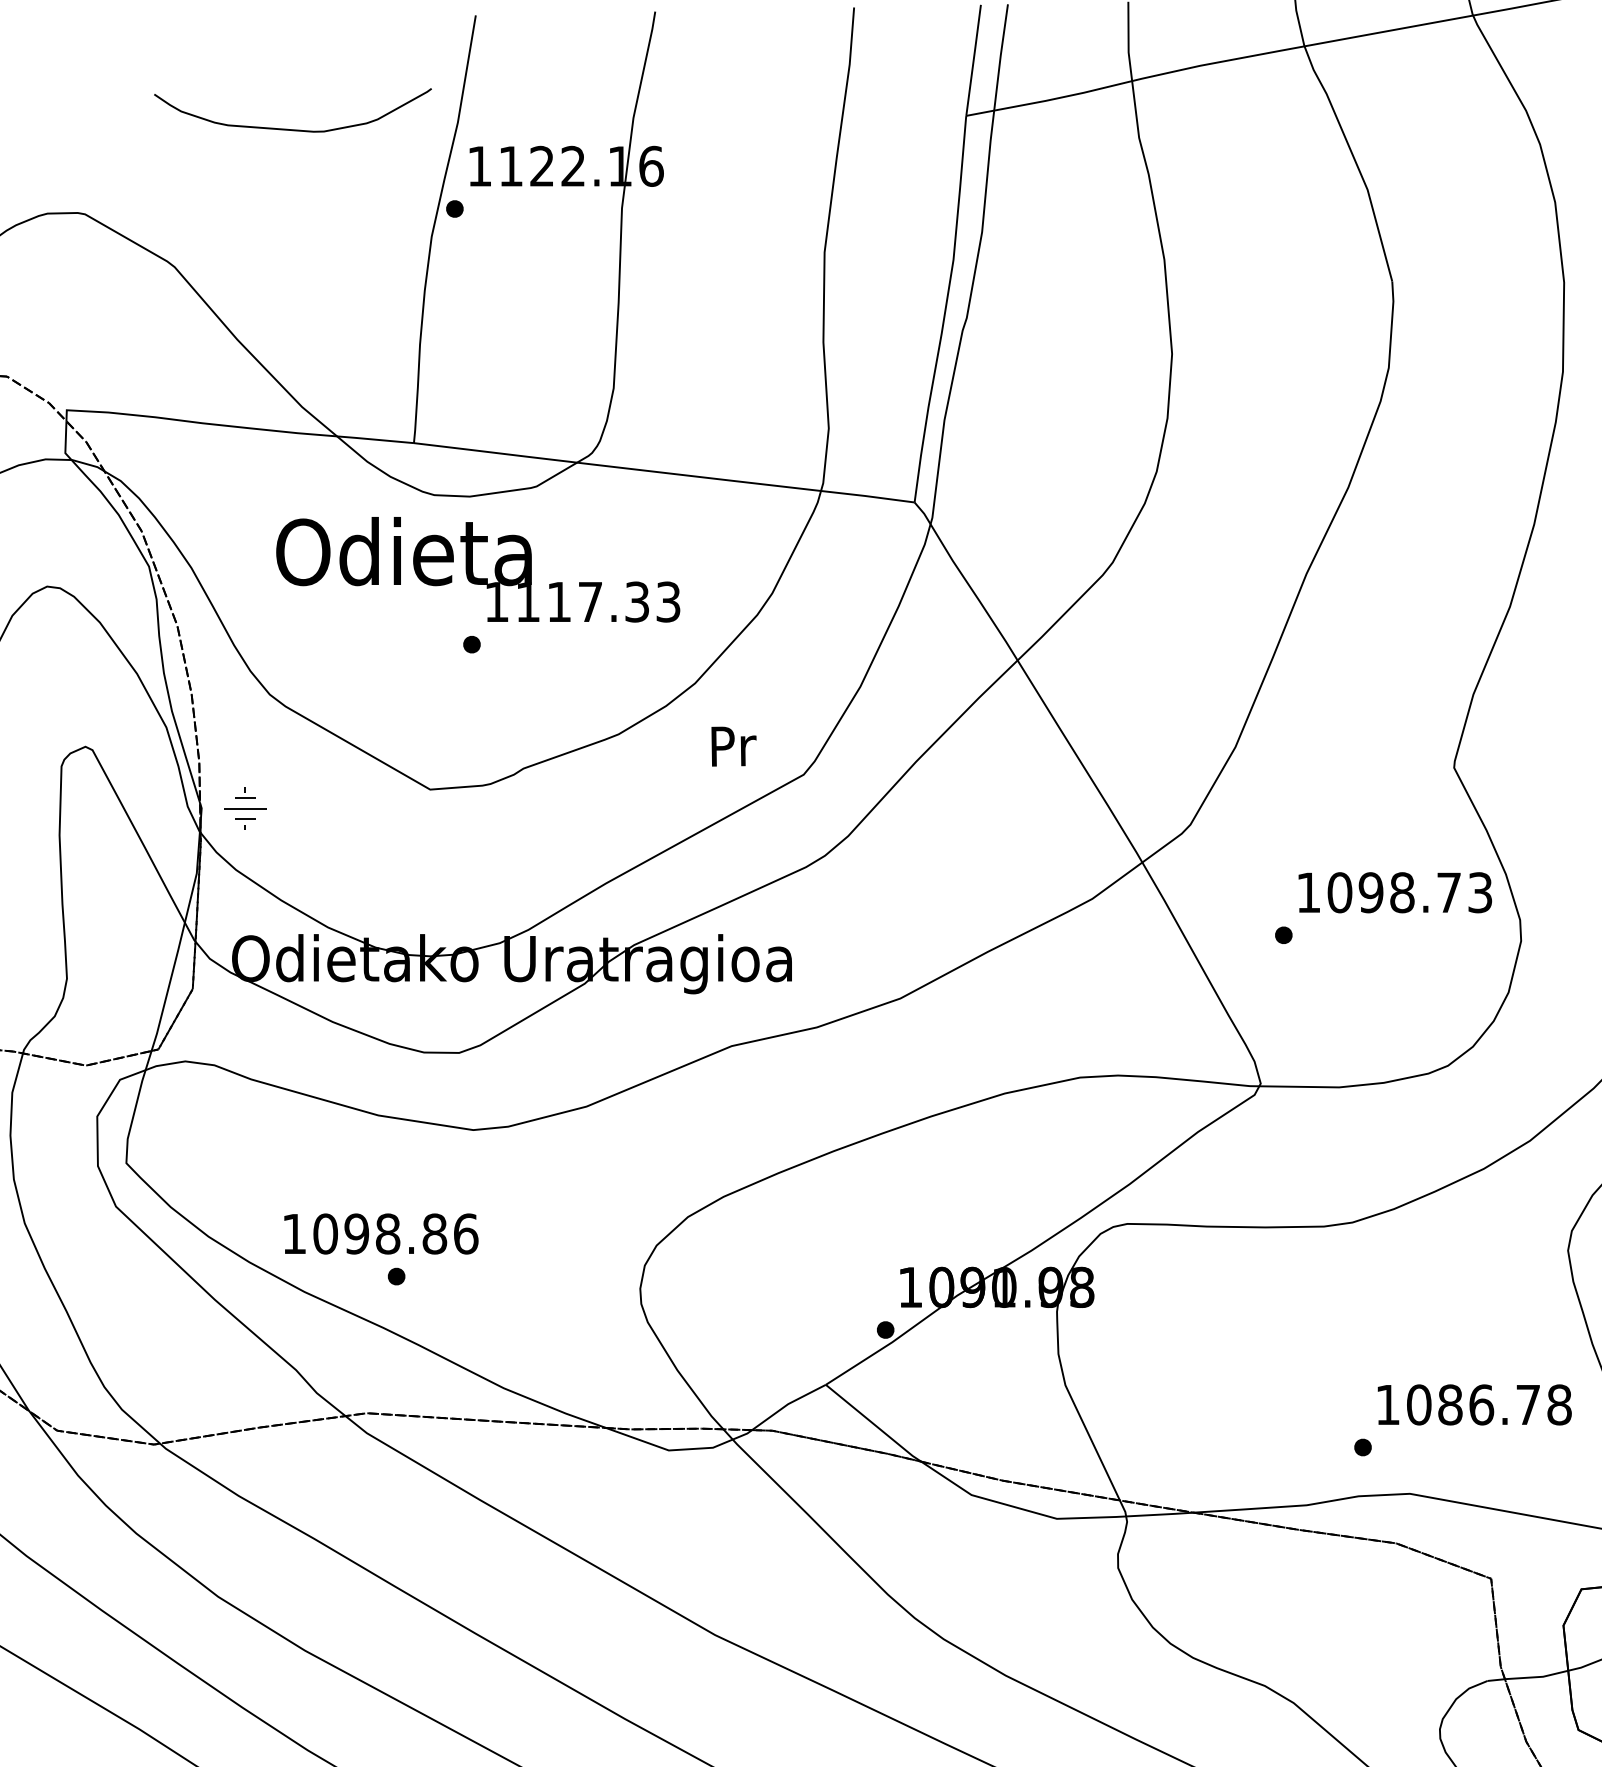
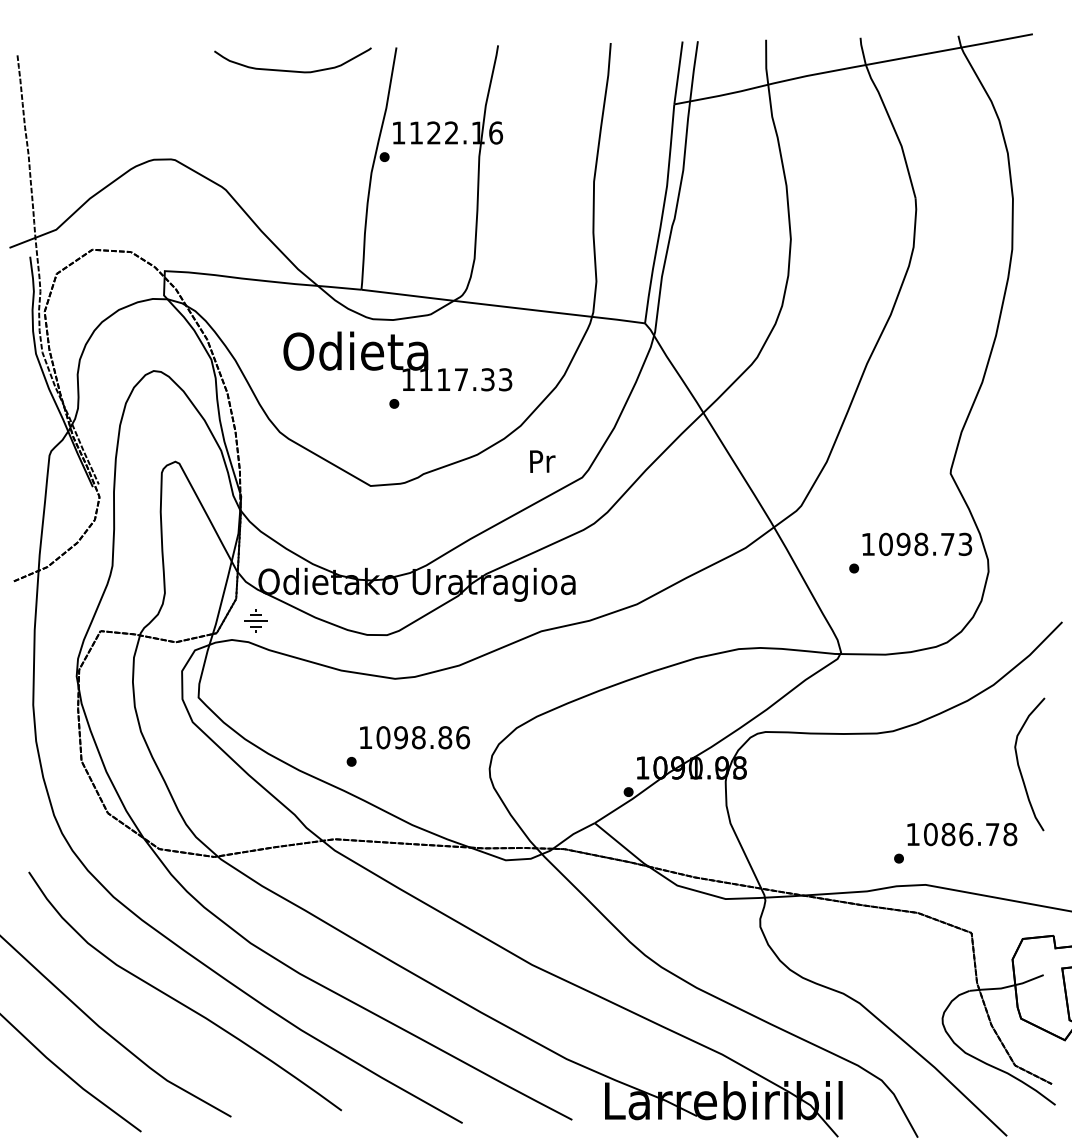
curve: (292, 128) -> (292, 70), moved
part: (244, 808) -> (255, 620), moved
text: (380, 1233) -> (414, 737), moved

